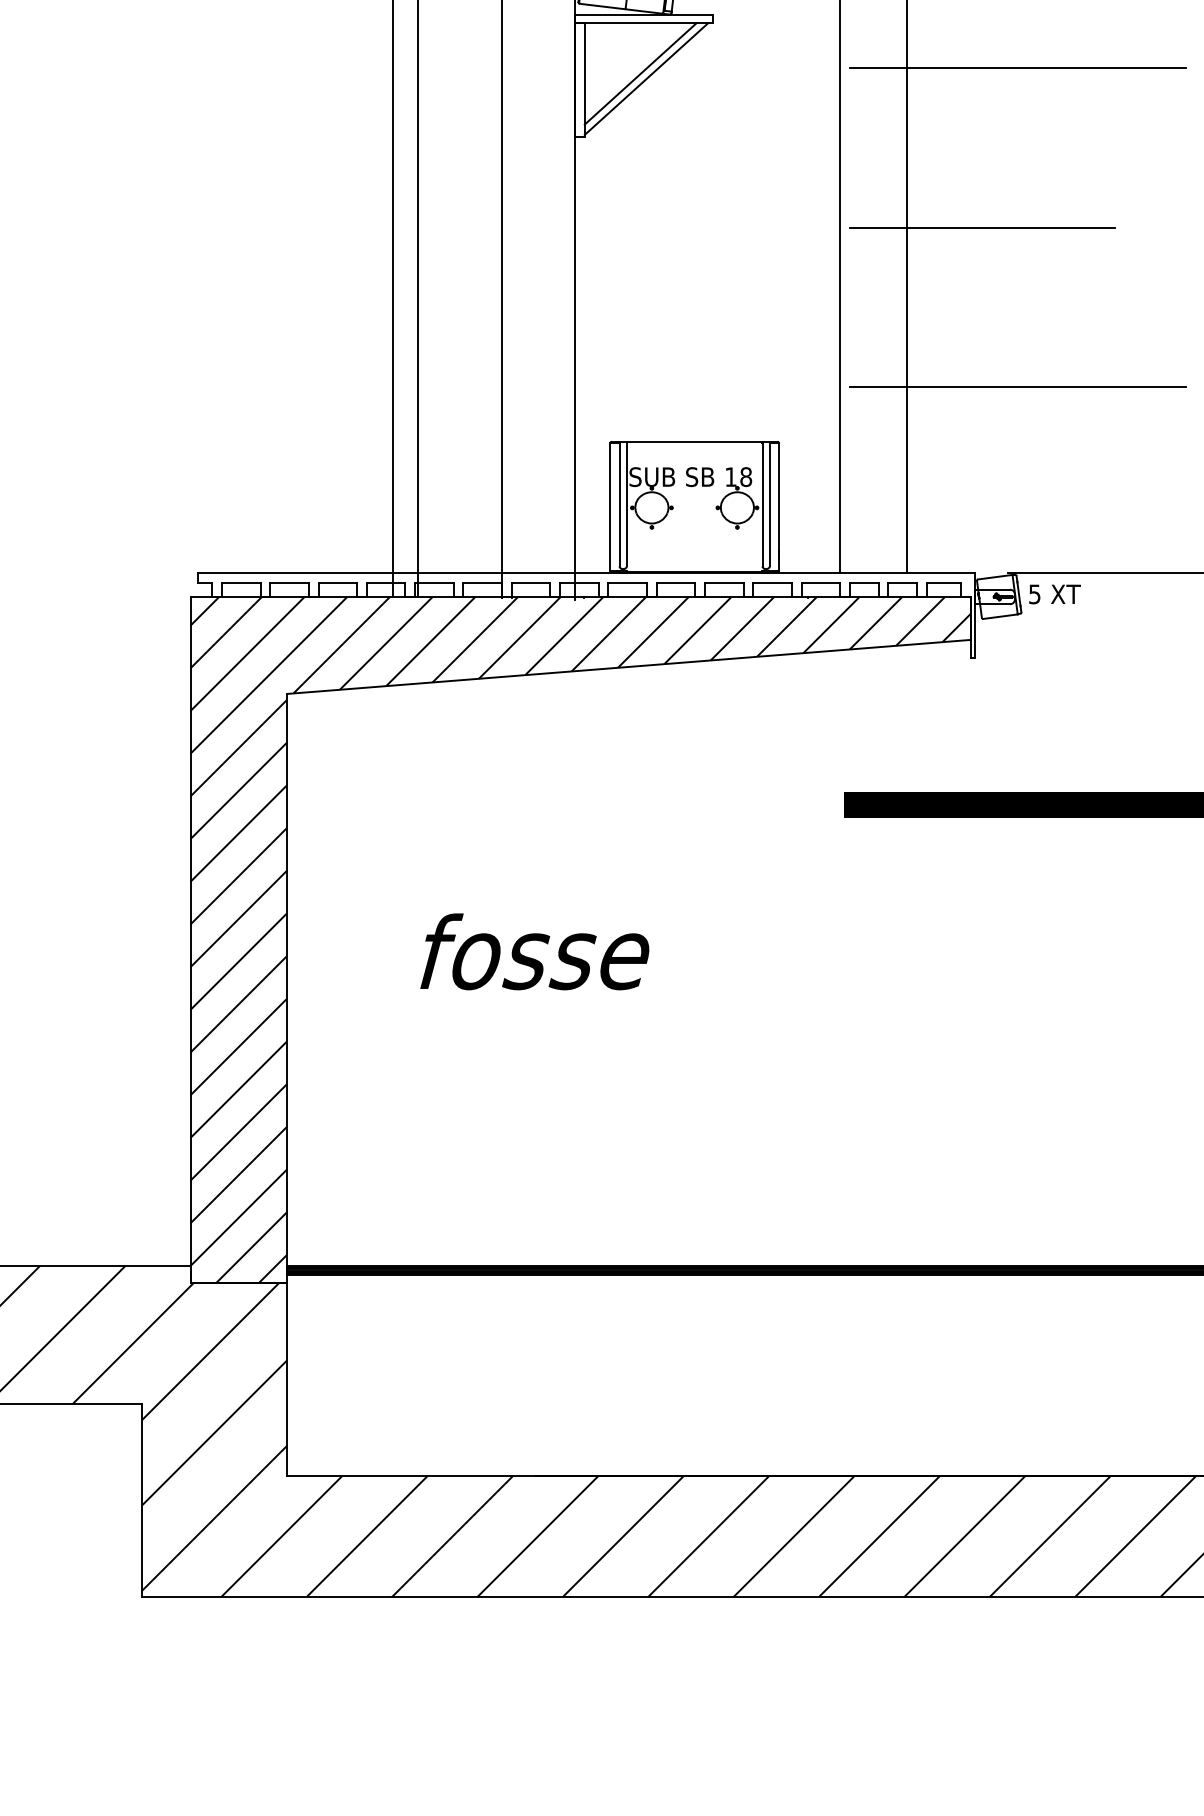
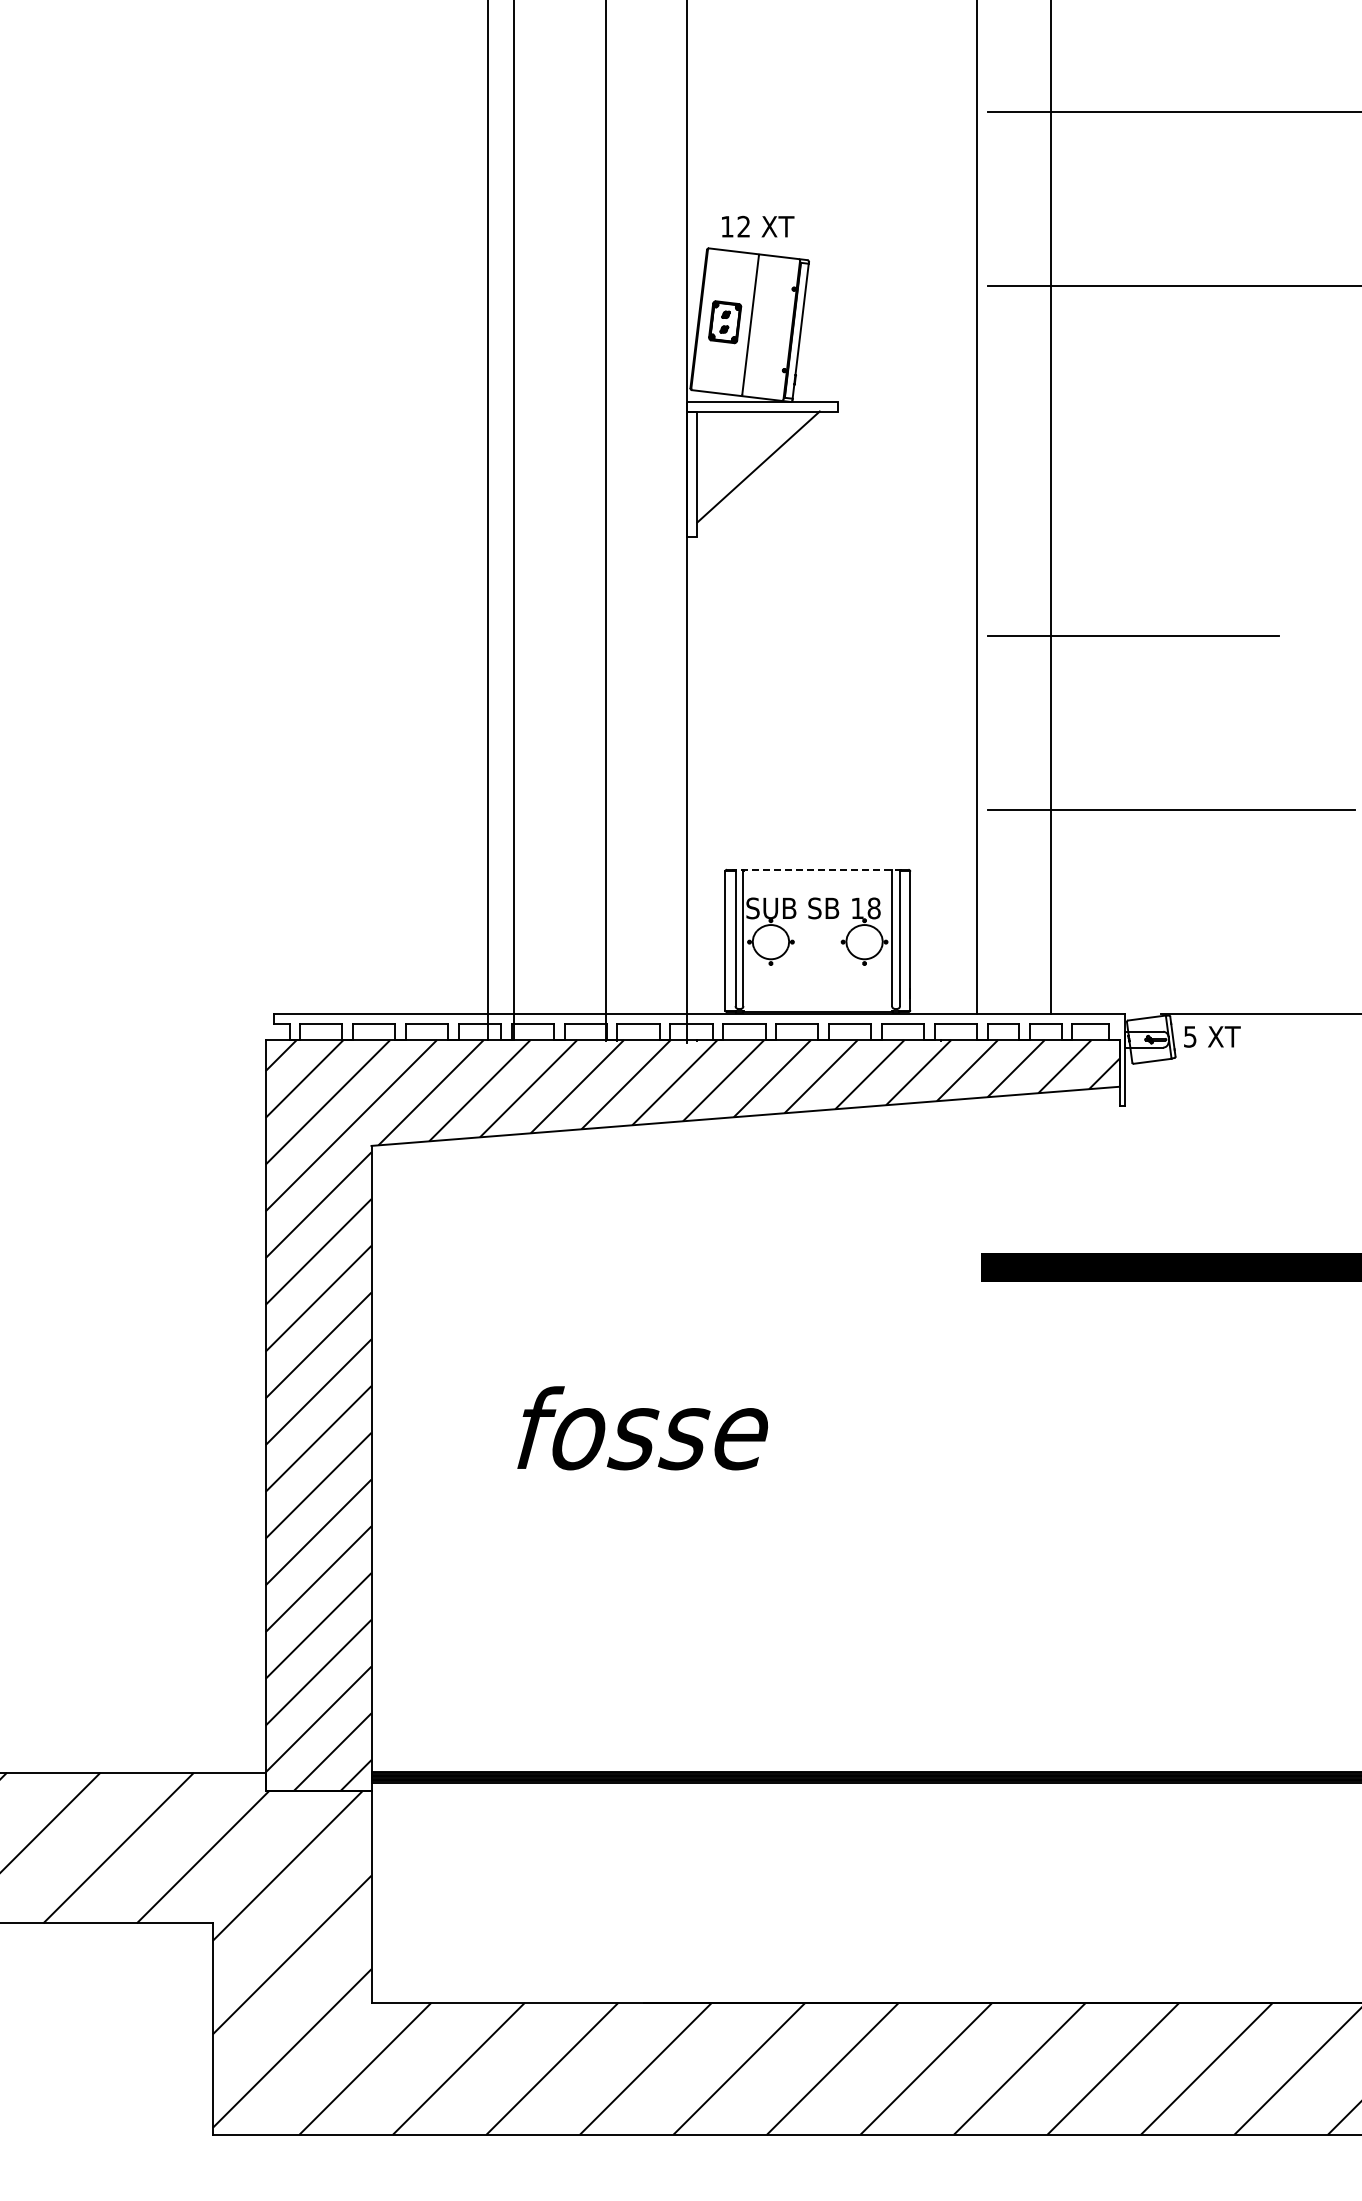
line: (1017, 68) -> (1171, 460), removed
line: (646, 79) -> (764, 472), removed
line: (693, 441) -> (816, 869), solid -> dashed

